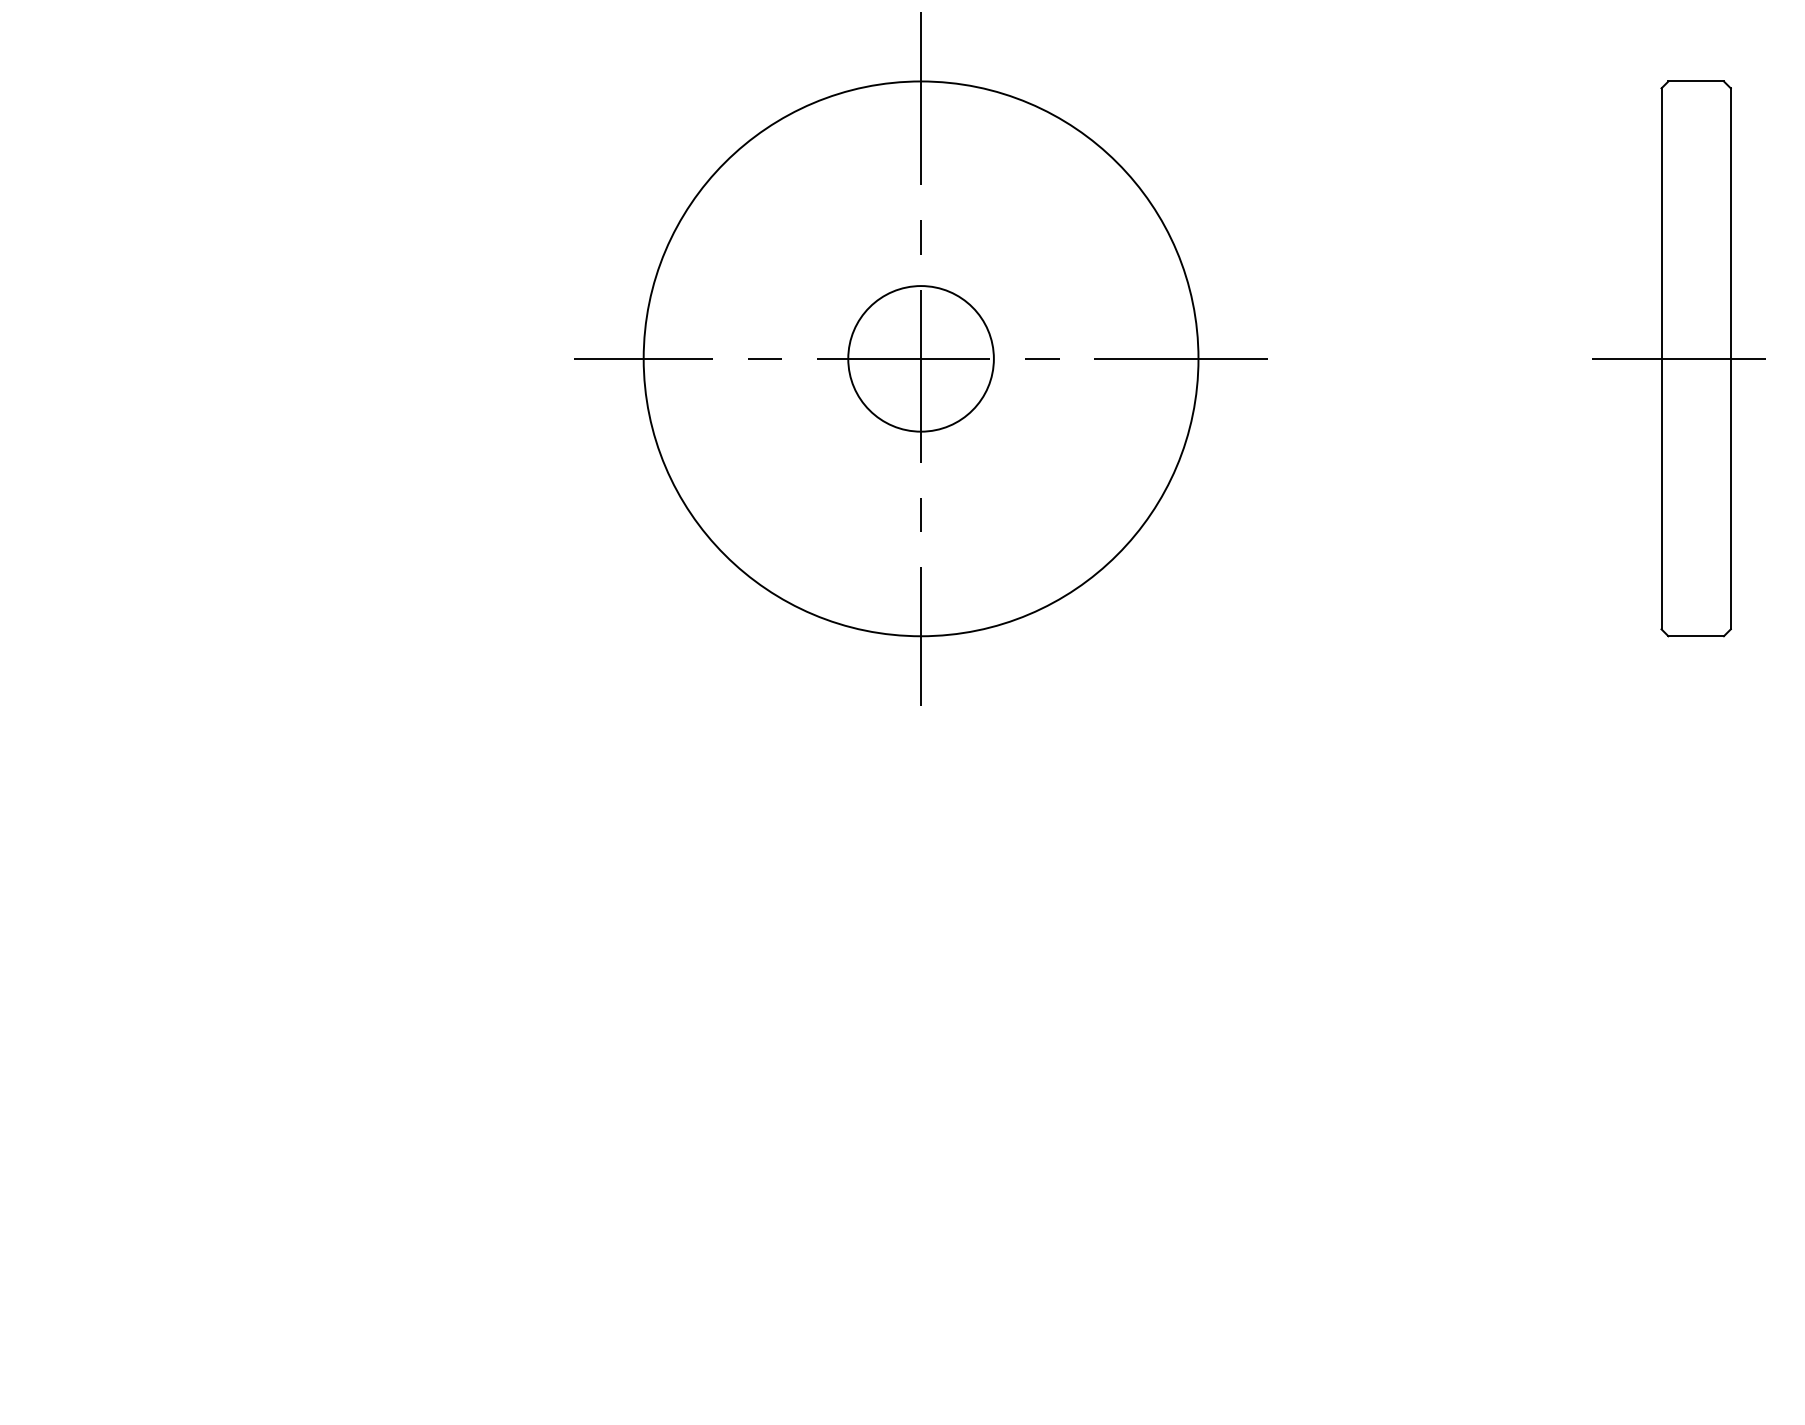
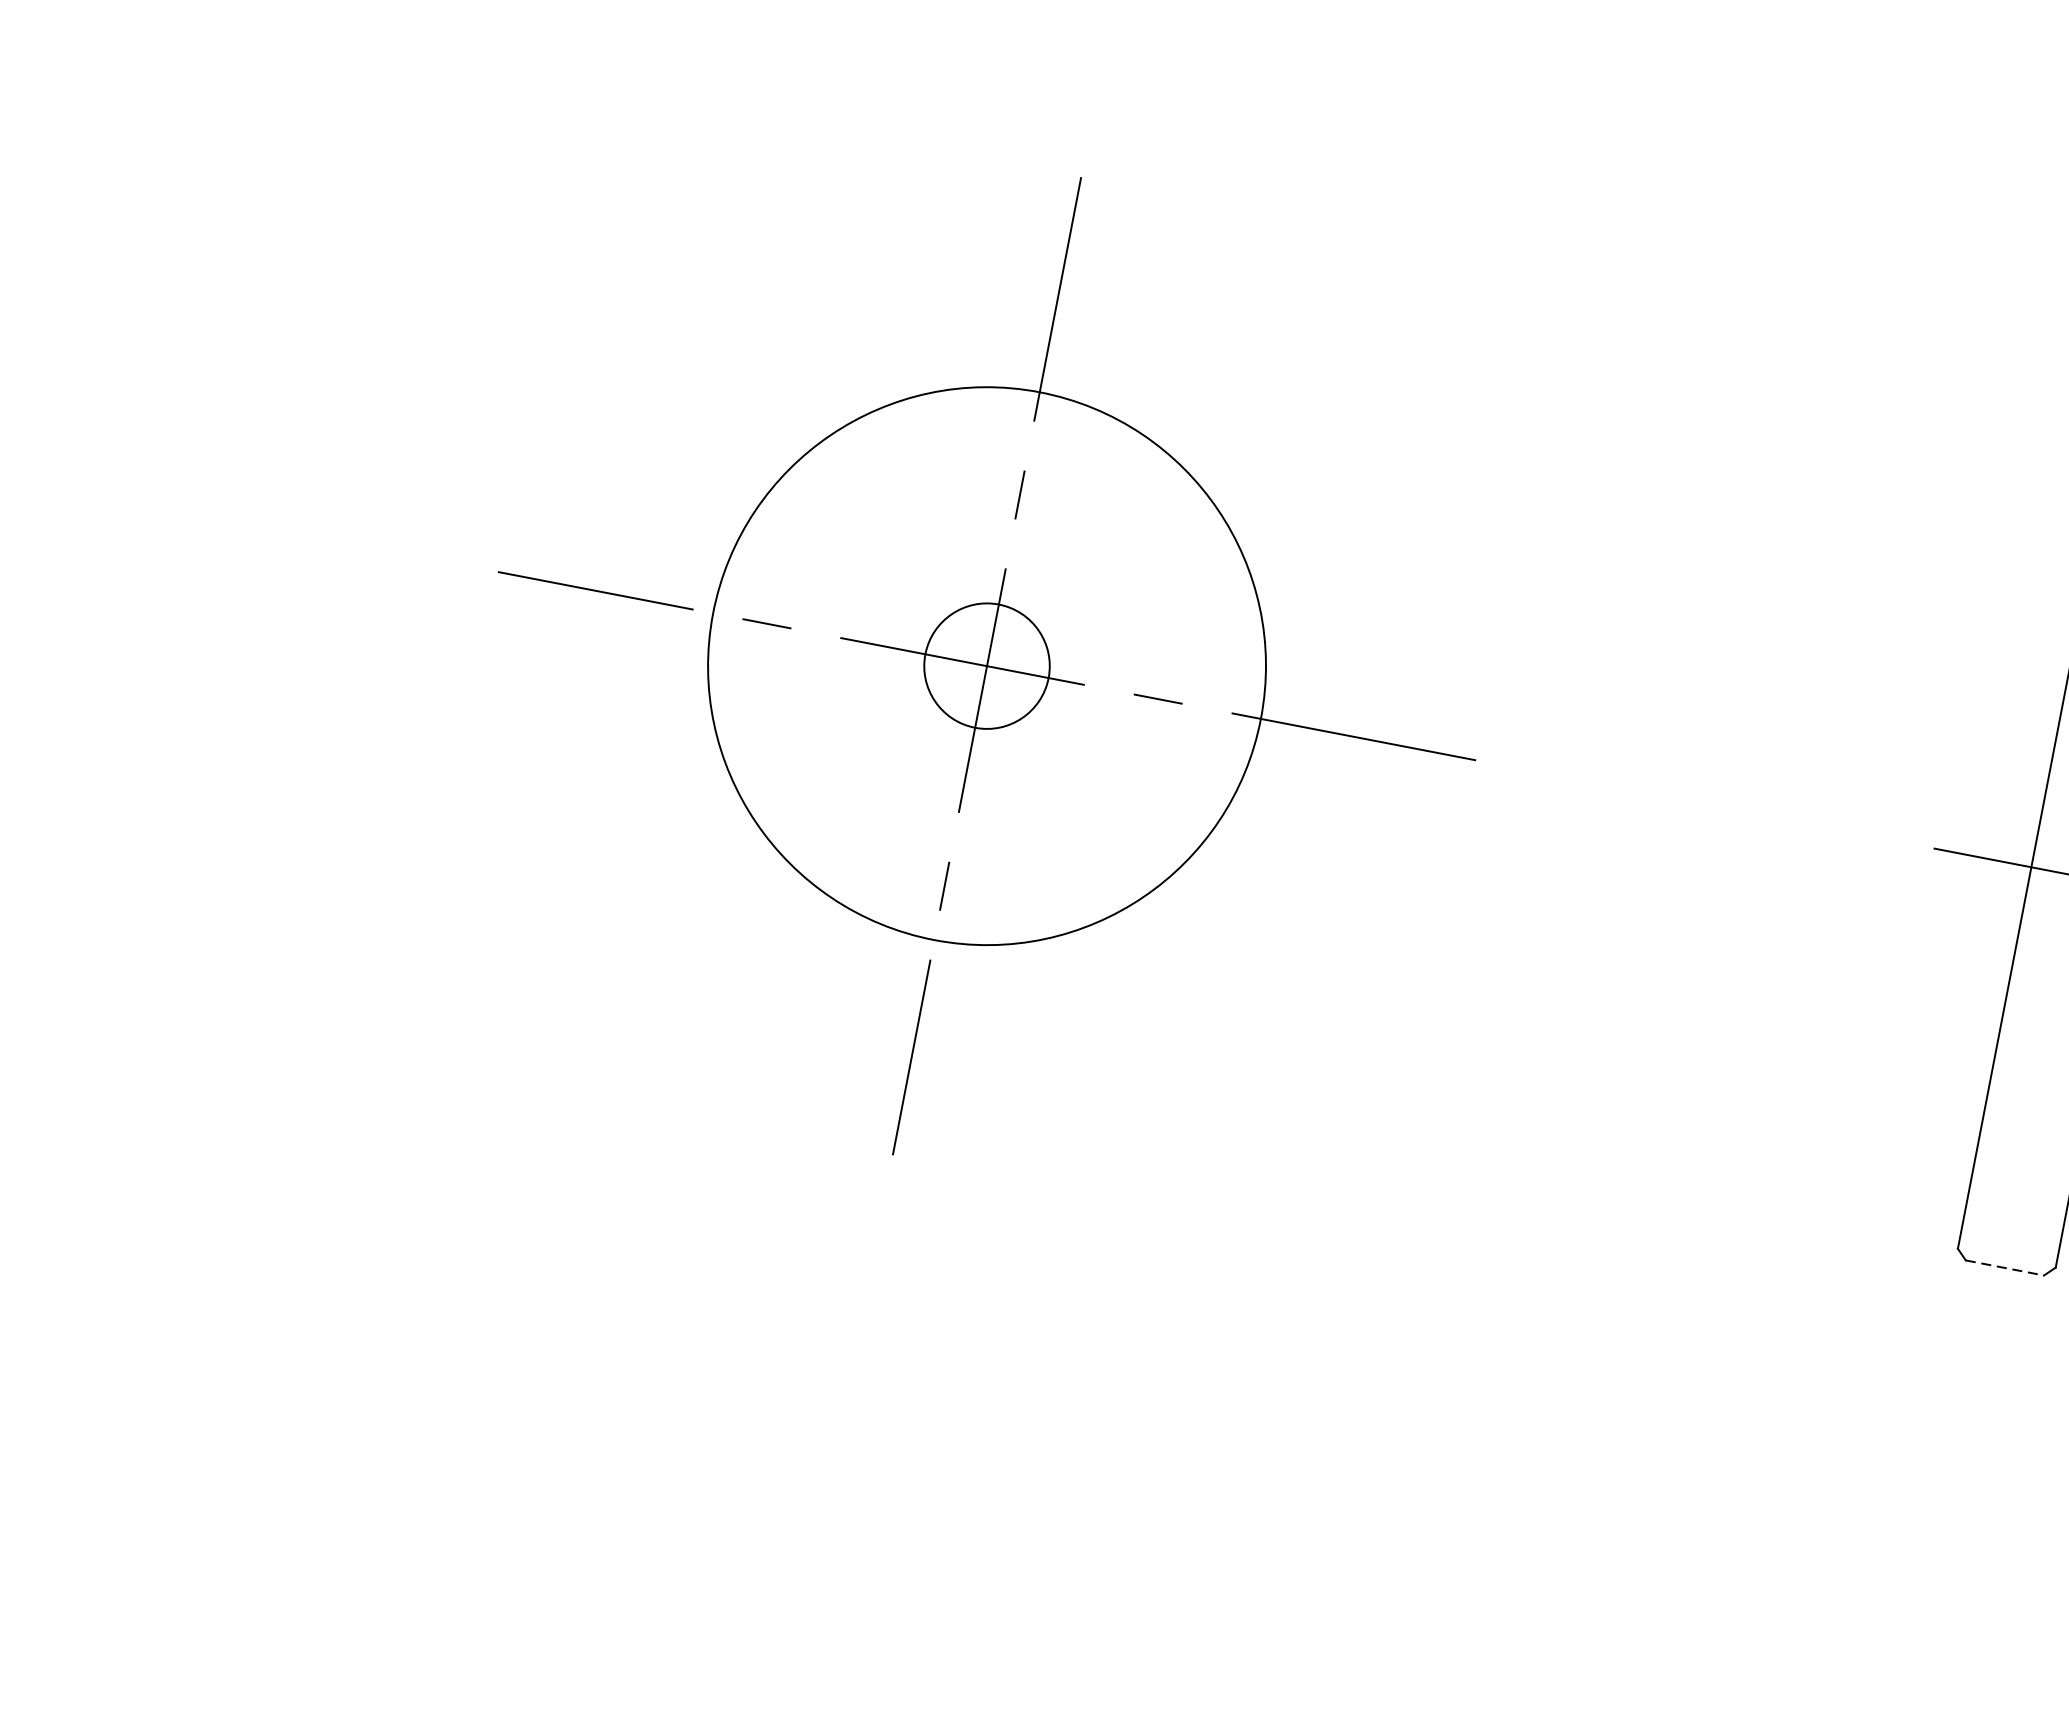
circle: (920, 358) -> (986, 665), size x0.6
circle: (920, 358) -> (986, 665), size x0.7
line: (1696, 636) -> (2005, 1268), solid -> dashed

